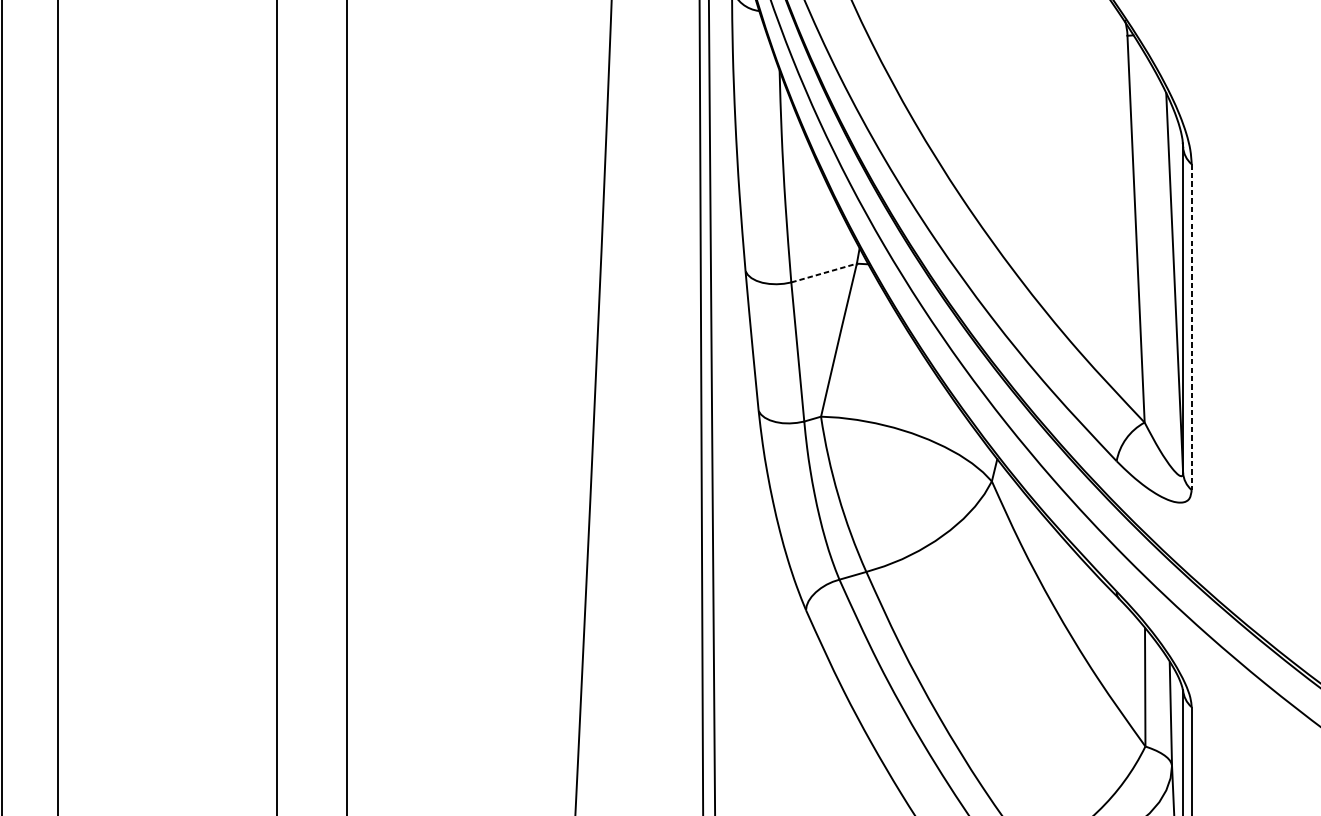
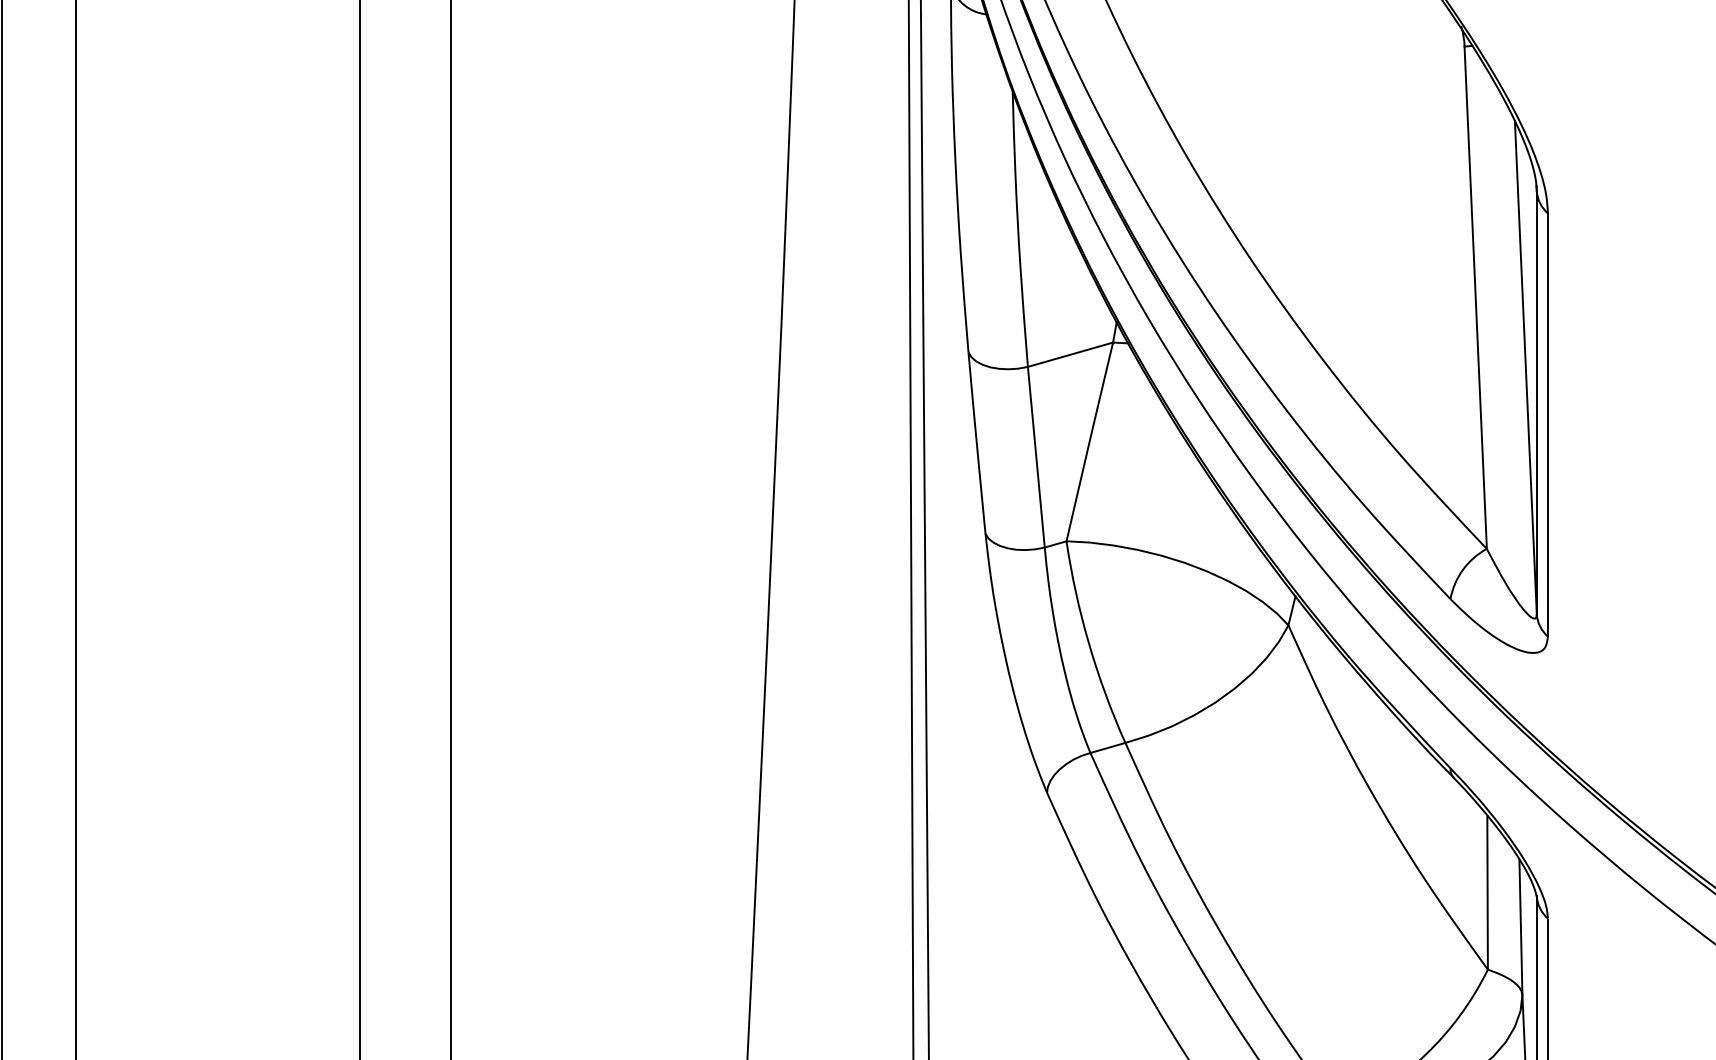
line: (824, 272) -> (1070, 354), dashed -> solid
line: (1191, 327) -> (1547, 425), dashed -> solid

